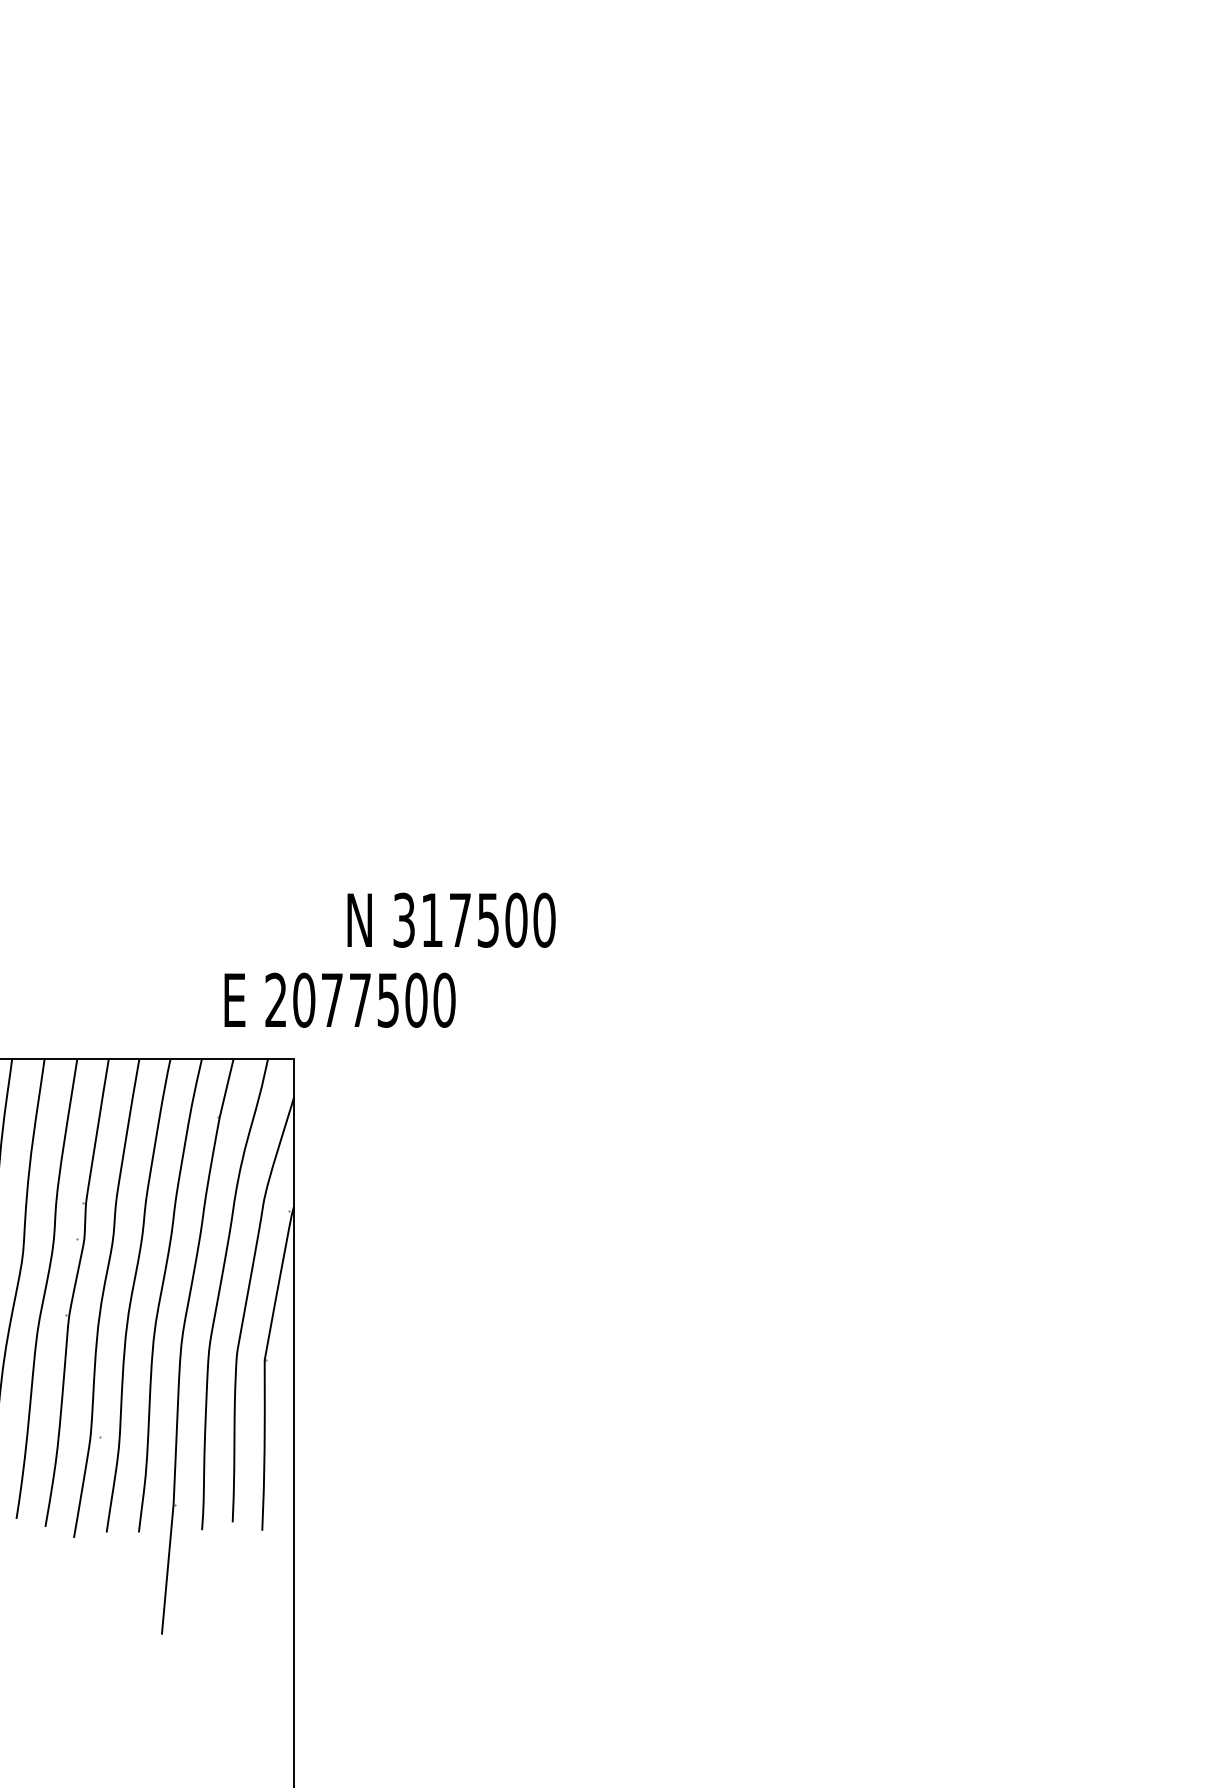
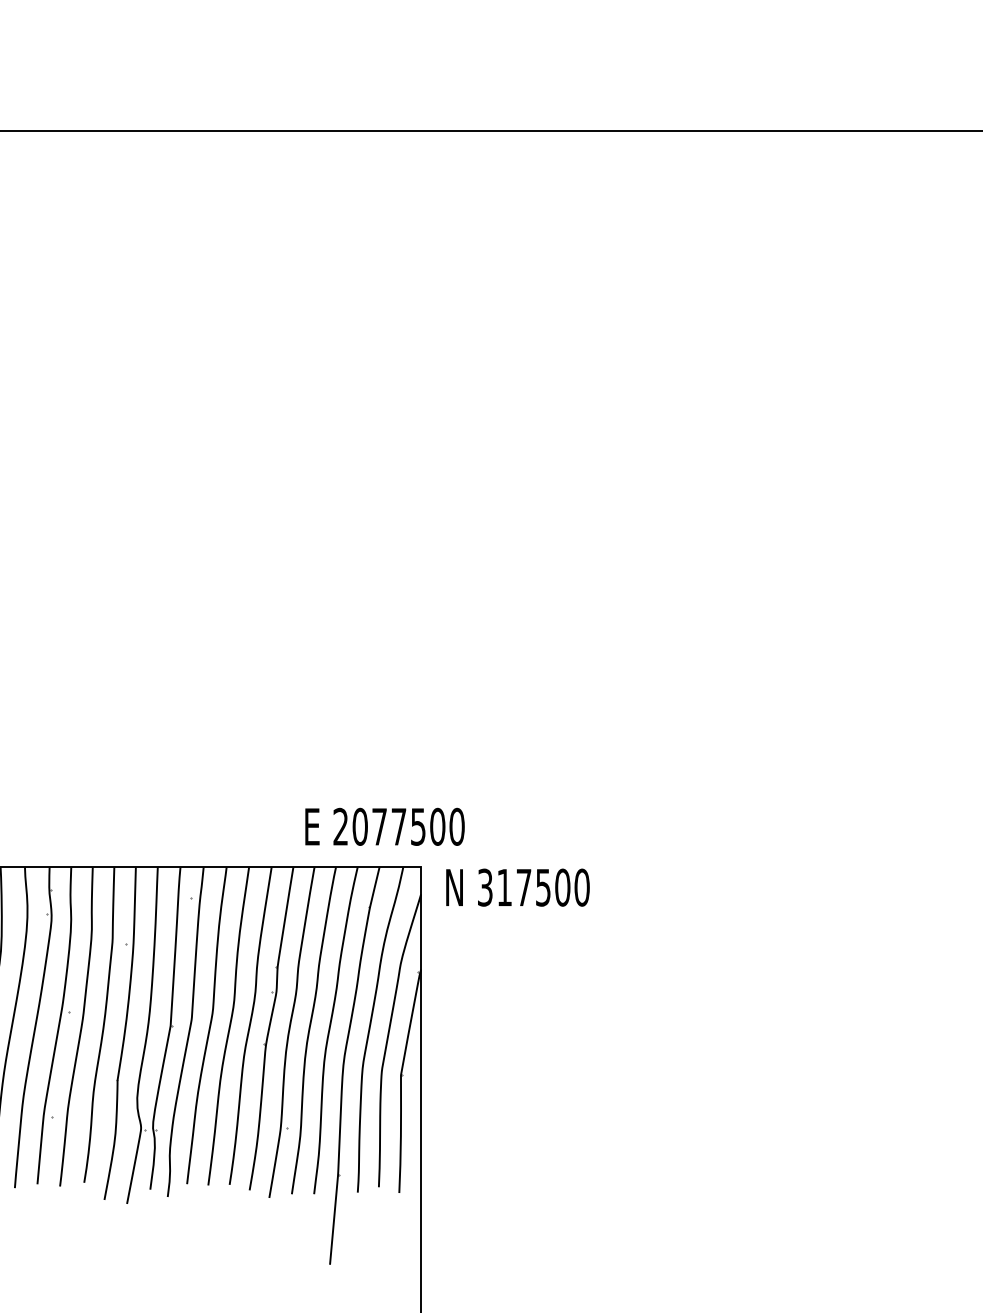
text: (450, 920) -> (517, 887), moved
text: (339, 999) -> (384, 826), moved

